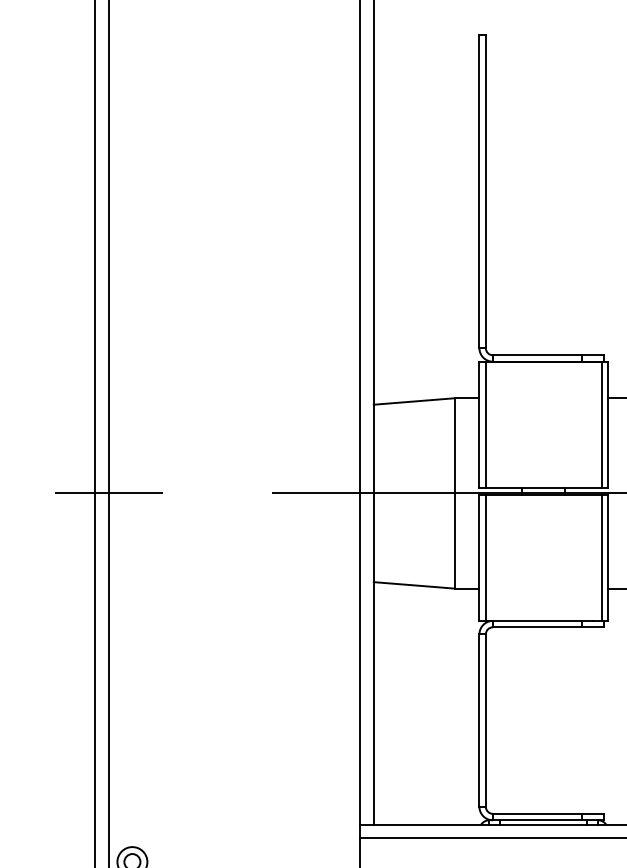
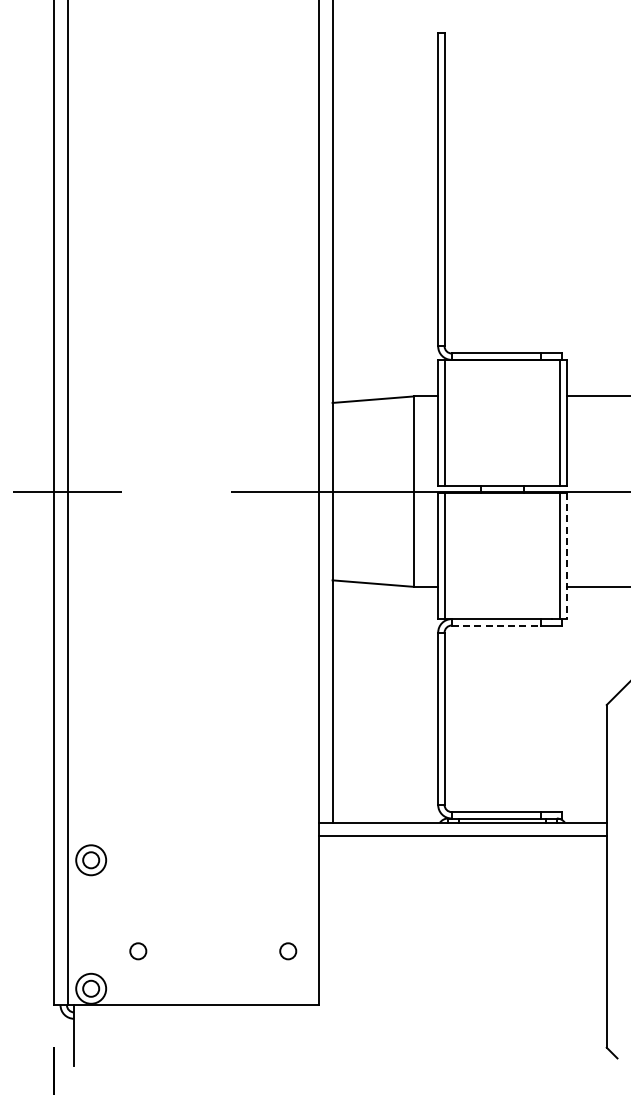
line: (607, 558) -> (566, 556), solid -> dashed
line: (537, 627) -> (496, 625), solid -> dashed

